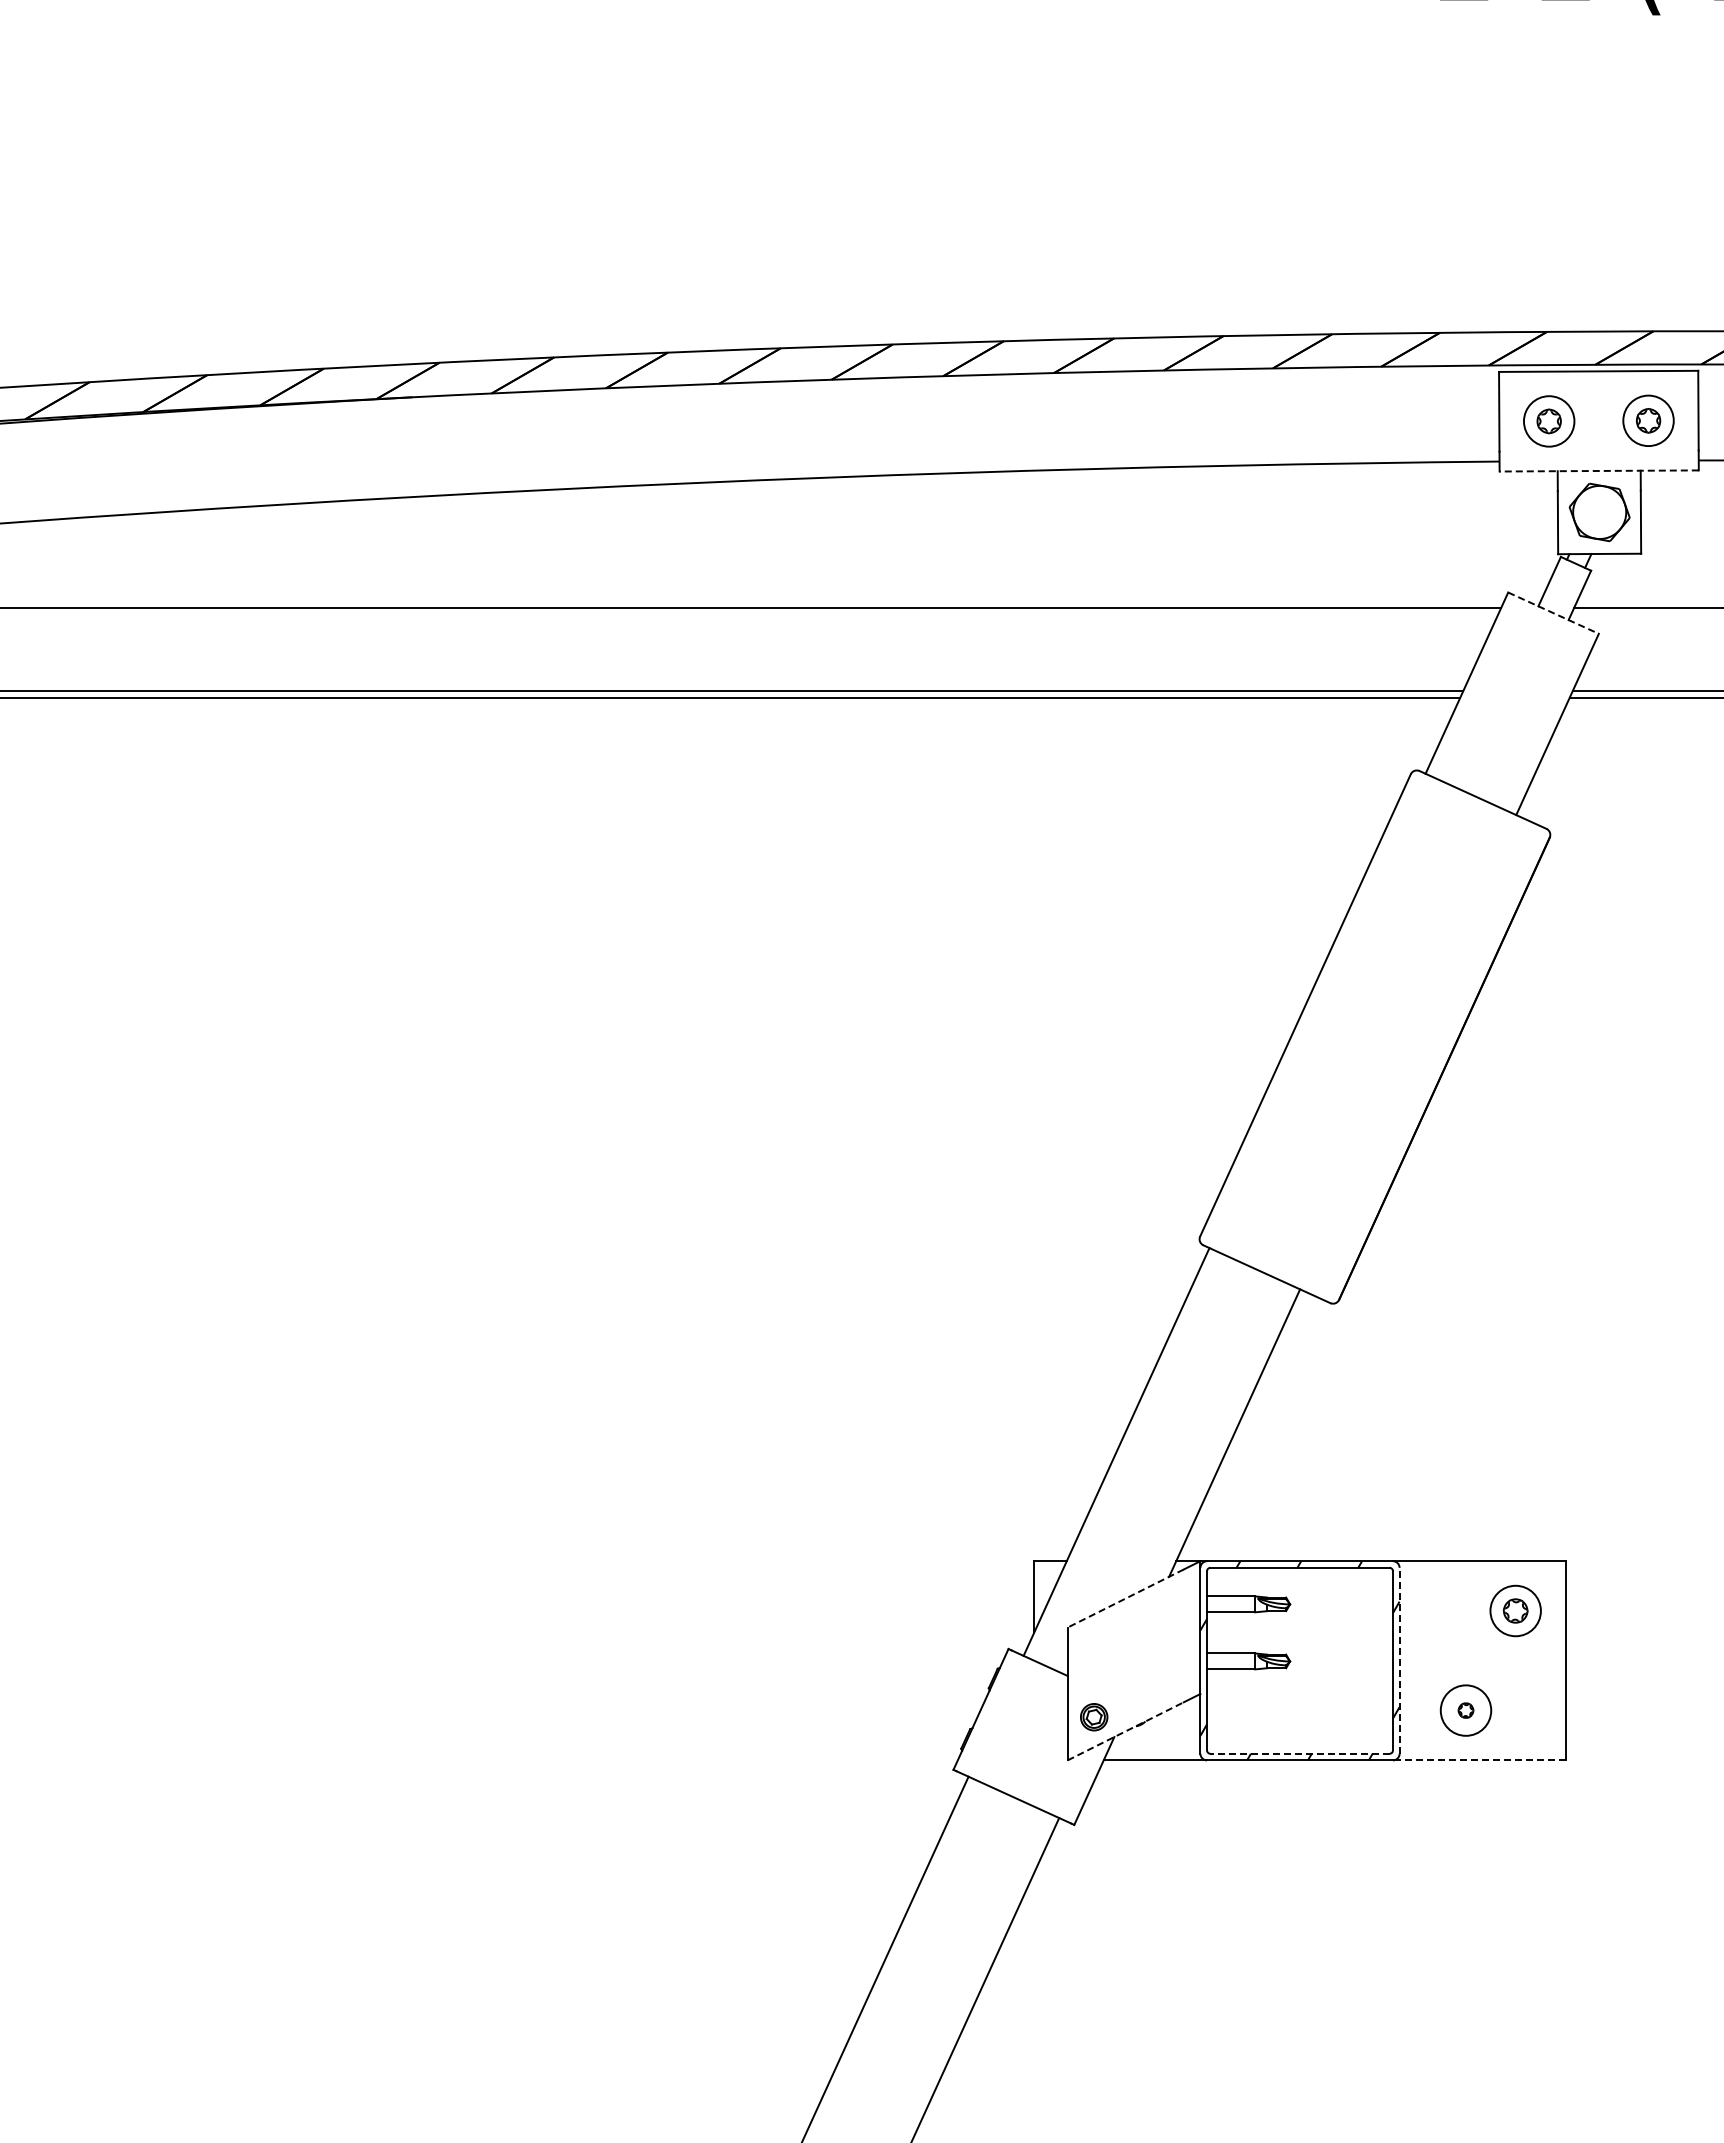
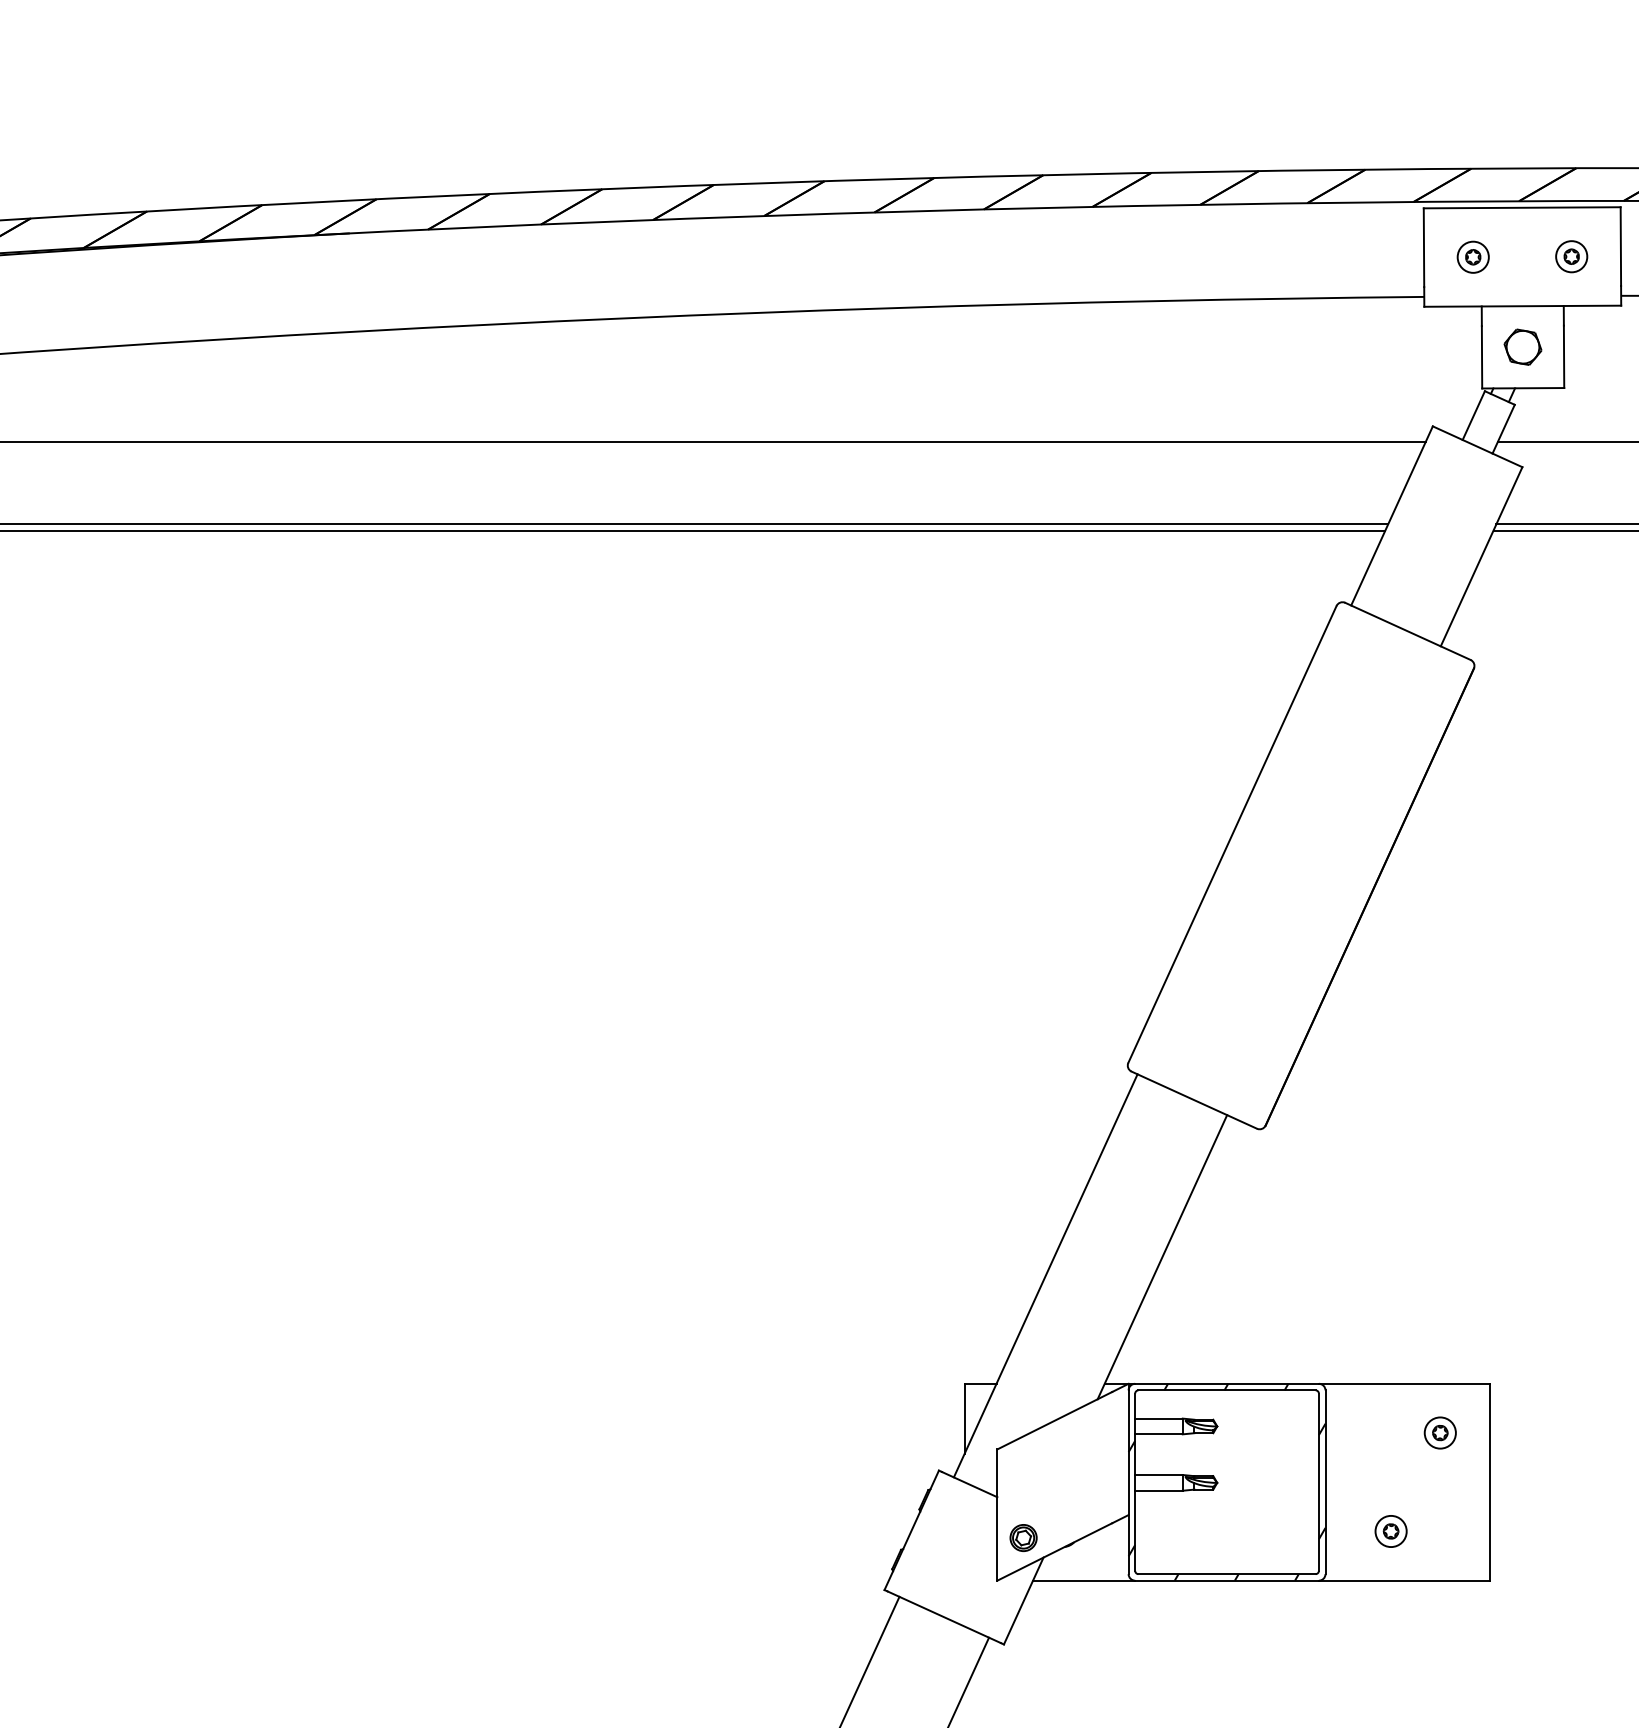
part: (1648, 420) -> (1571, 256), size x0.62
part: (1548, 421) -> (1472, 257), size x0.62
line: (1599, 470) -> (1523, 305), dashed -> solid
part: (1598, 512) -> (1522, 347), size x0.62
line: (1553, 613) -> (1477, 447), dashed -> solid
line: (1125, 1598) -> (1054, 1420), dashed -> solid
part: (1515, 1610) -> (1440, 1432), size x0.62
line: (1399, 1660) -> (1325, 1481), dashed -> solid
circle: (1465, 1710) -> (1390, 1531), size x0.62
line: (1125, 1731) -> (1054, 1552), dashed -> solid
line: (1300, 1753) -> (1227, 1573), dashed -> solid
line: (1478, 1760) -> (1403, 1580), dashed -> solid

